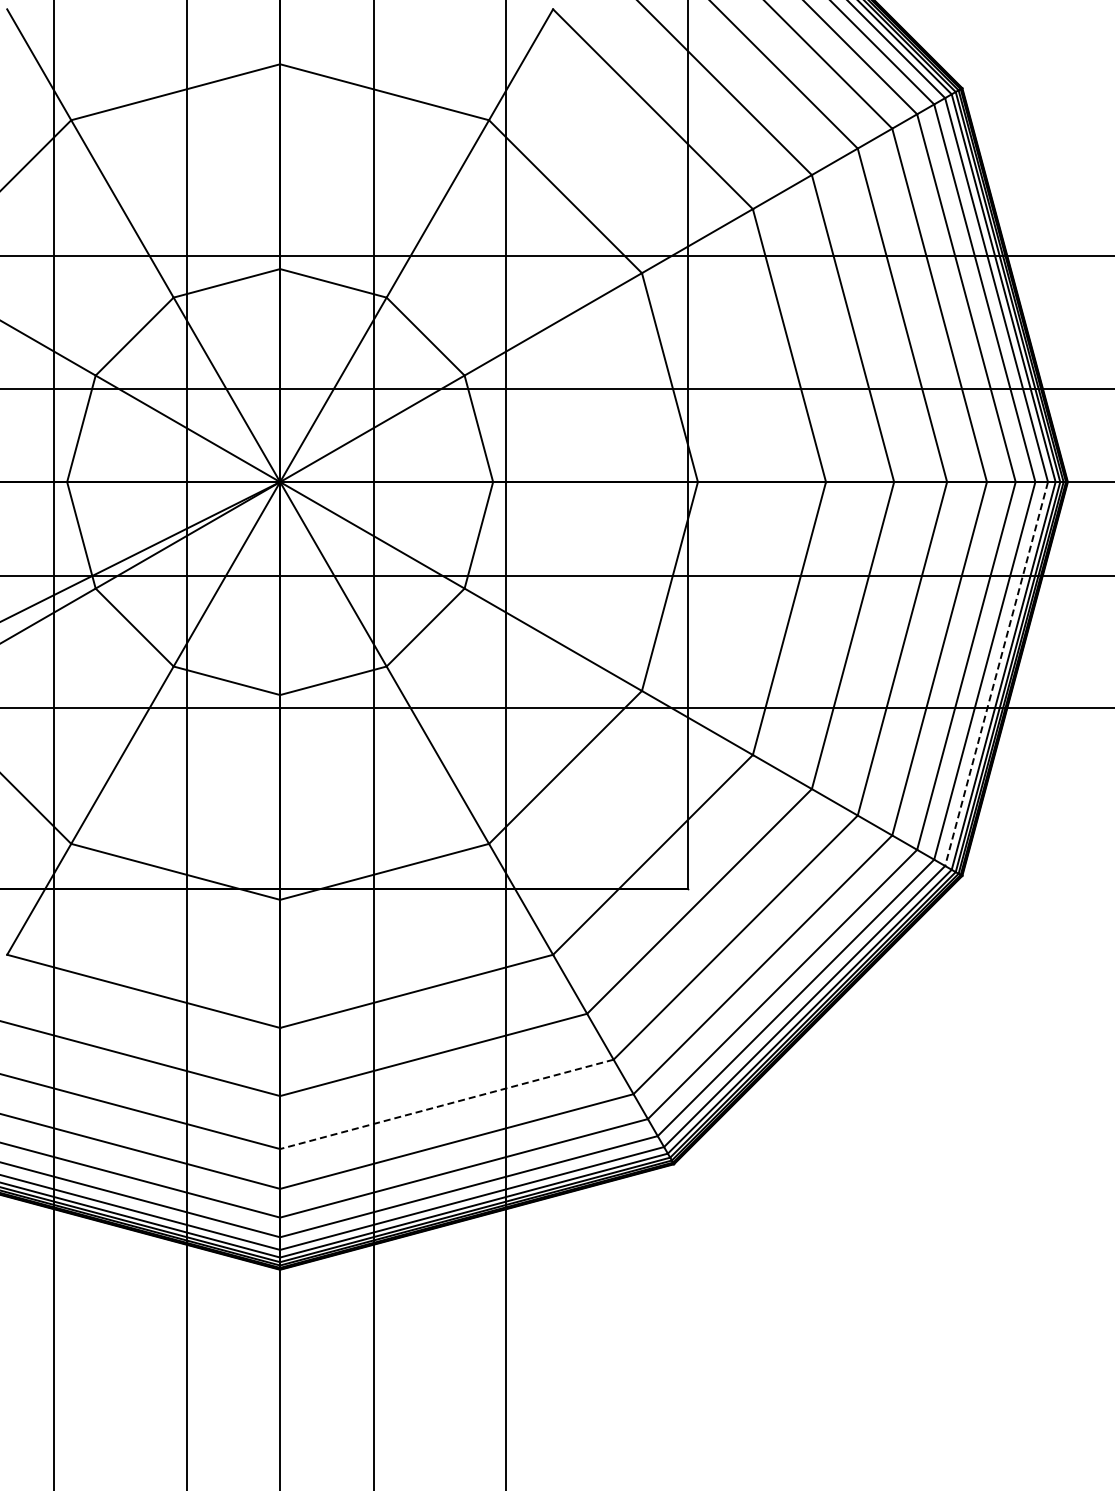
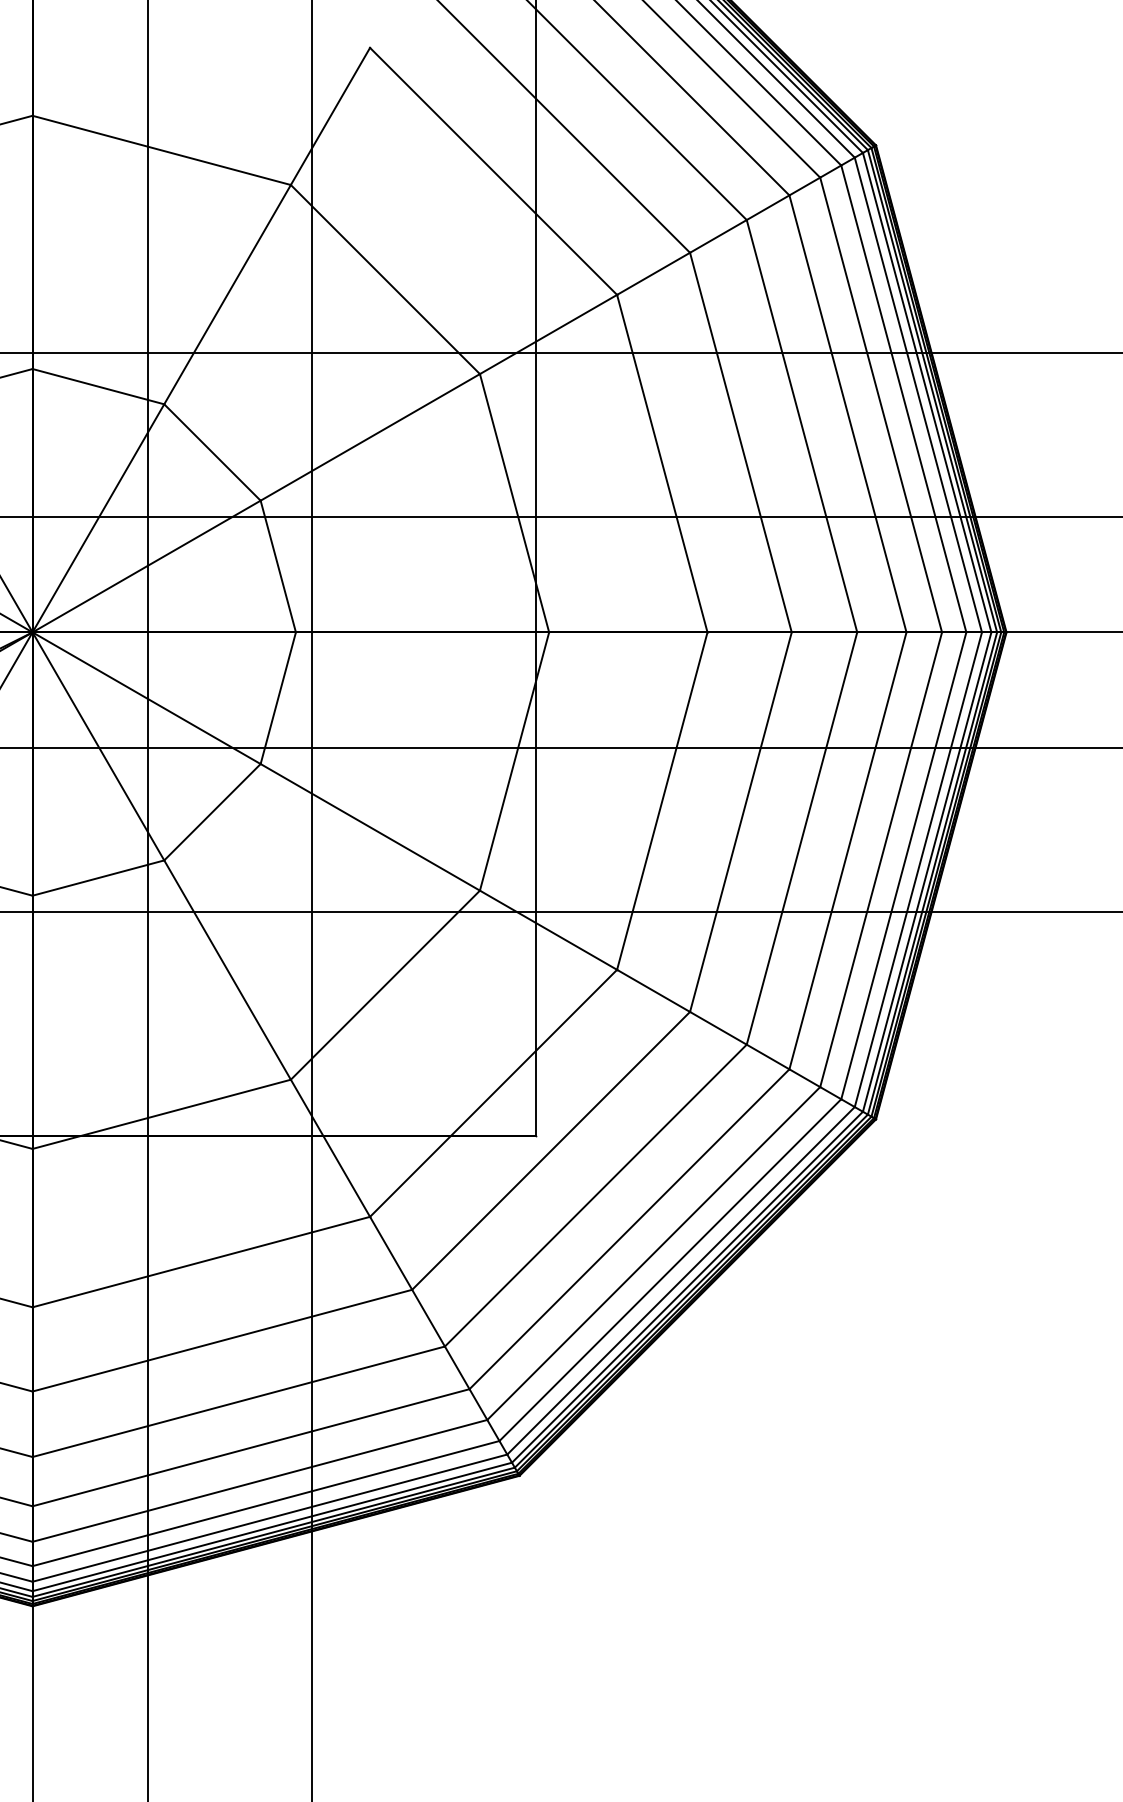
line: (996, 674) -> (918, 870), dashed -> solid
line: (446, 1104) -> (238, 1401), dashed -> solid

